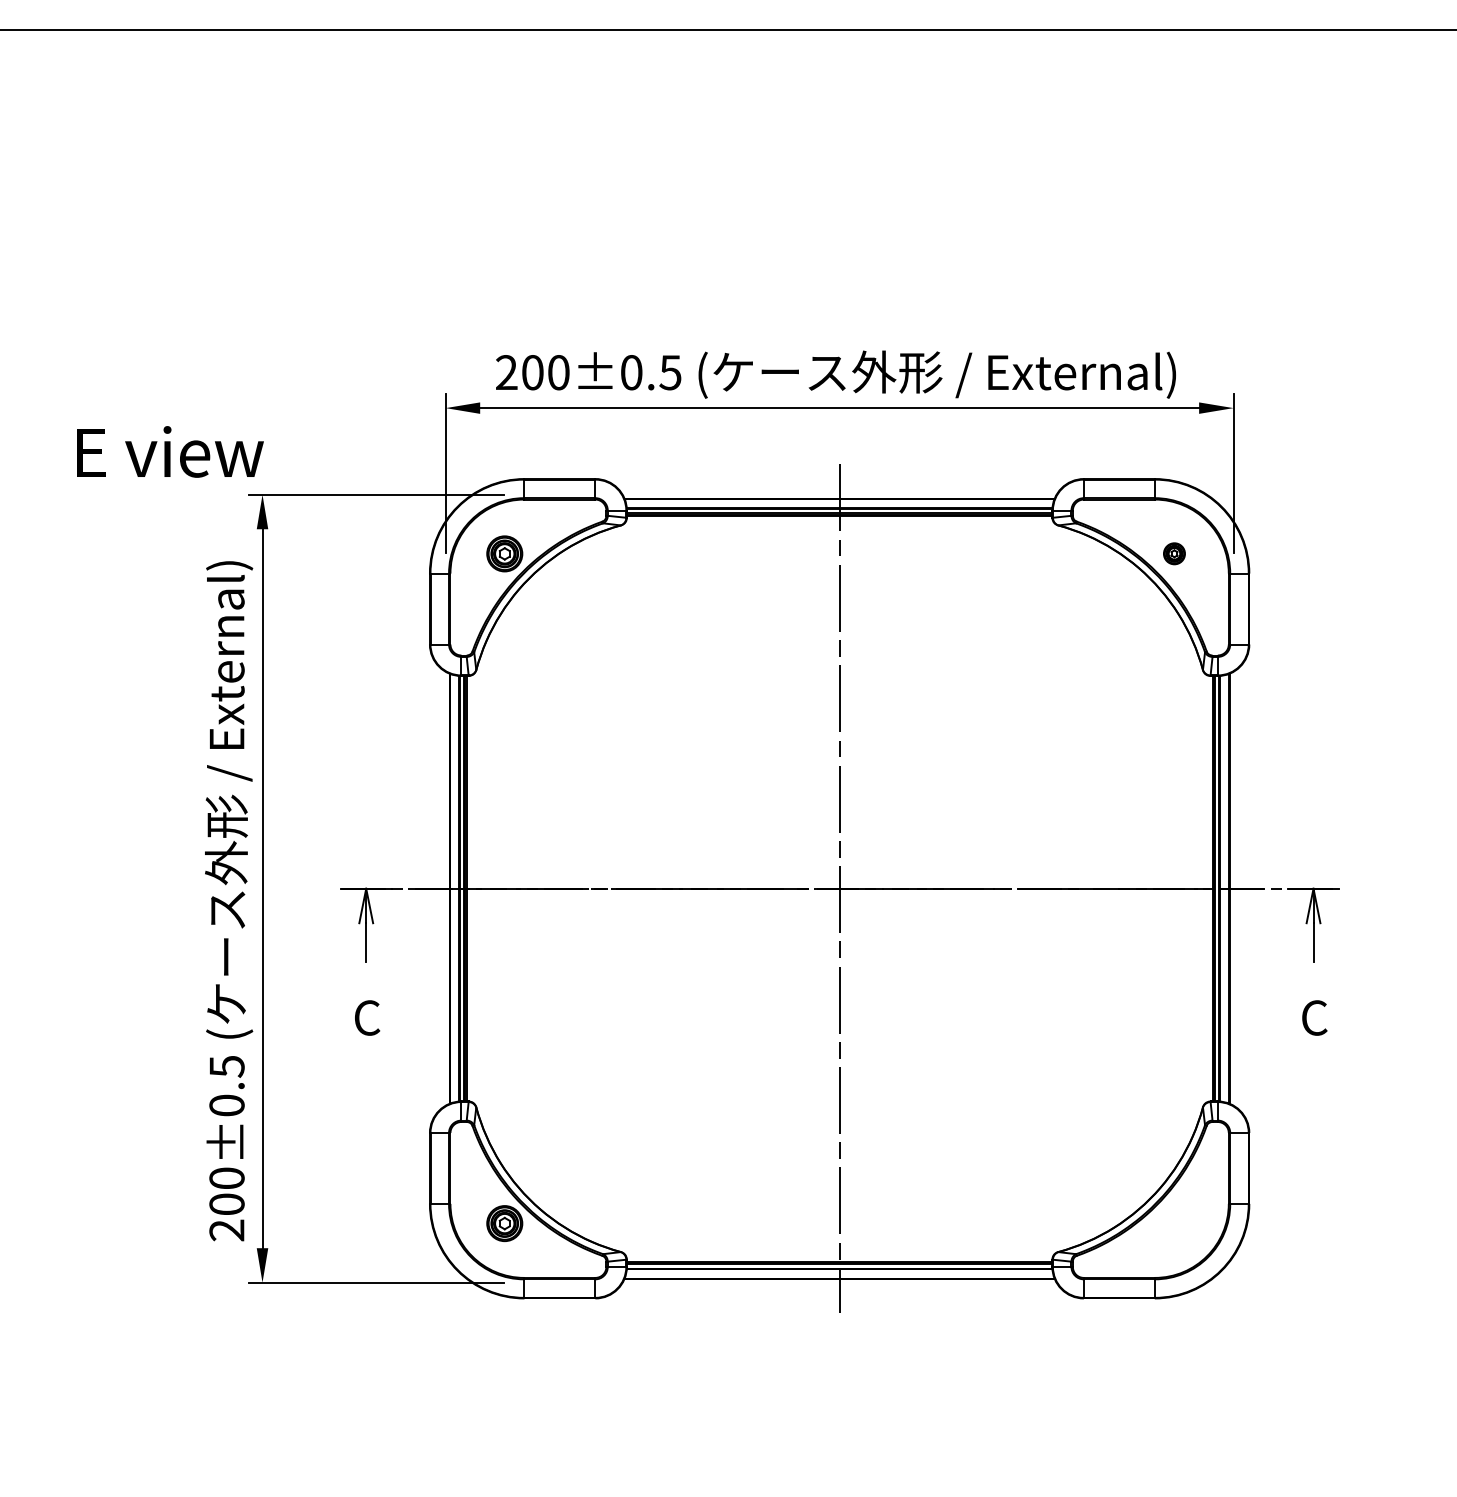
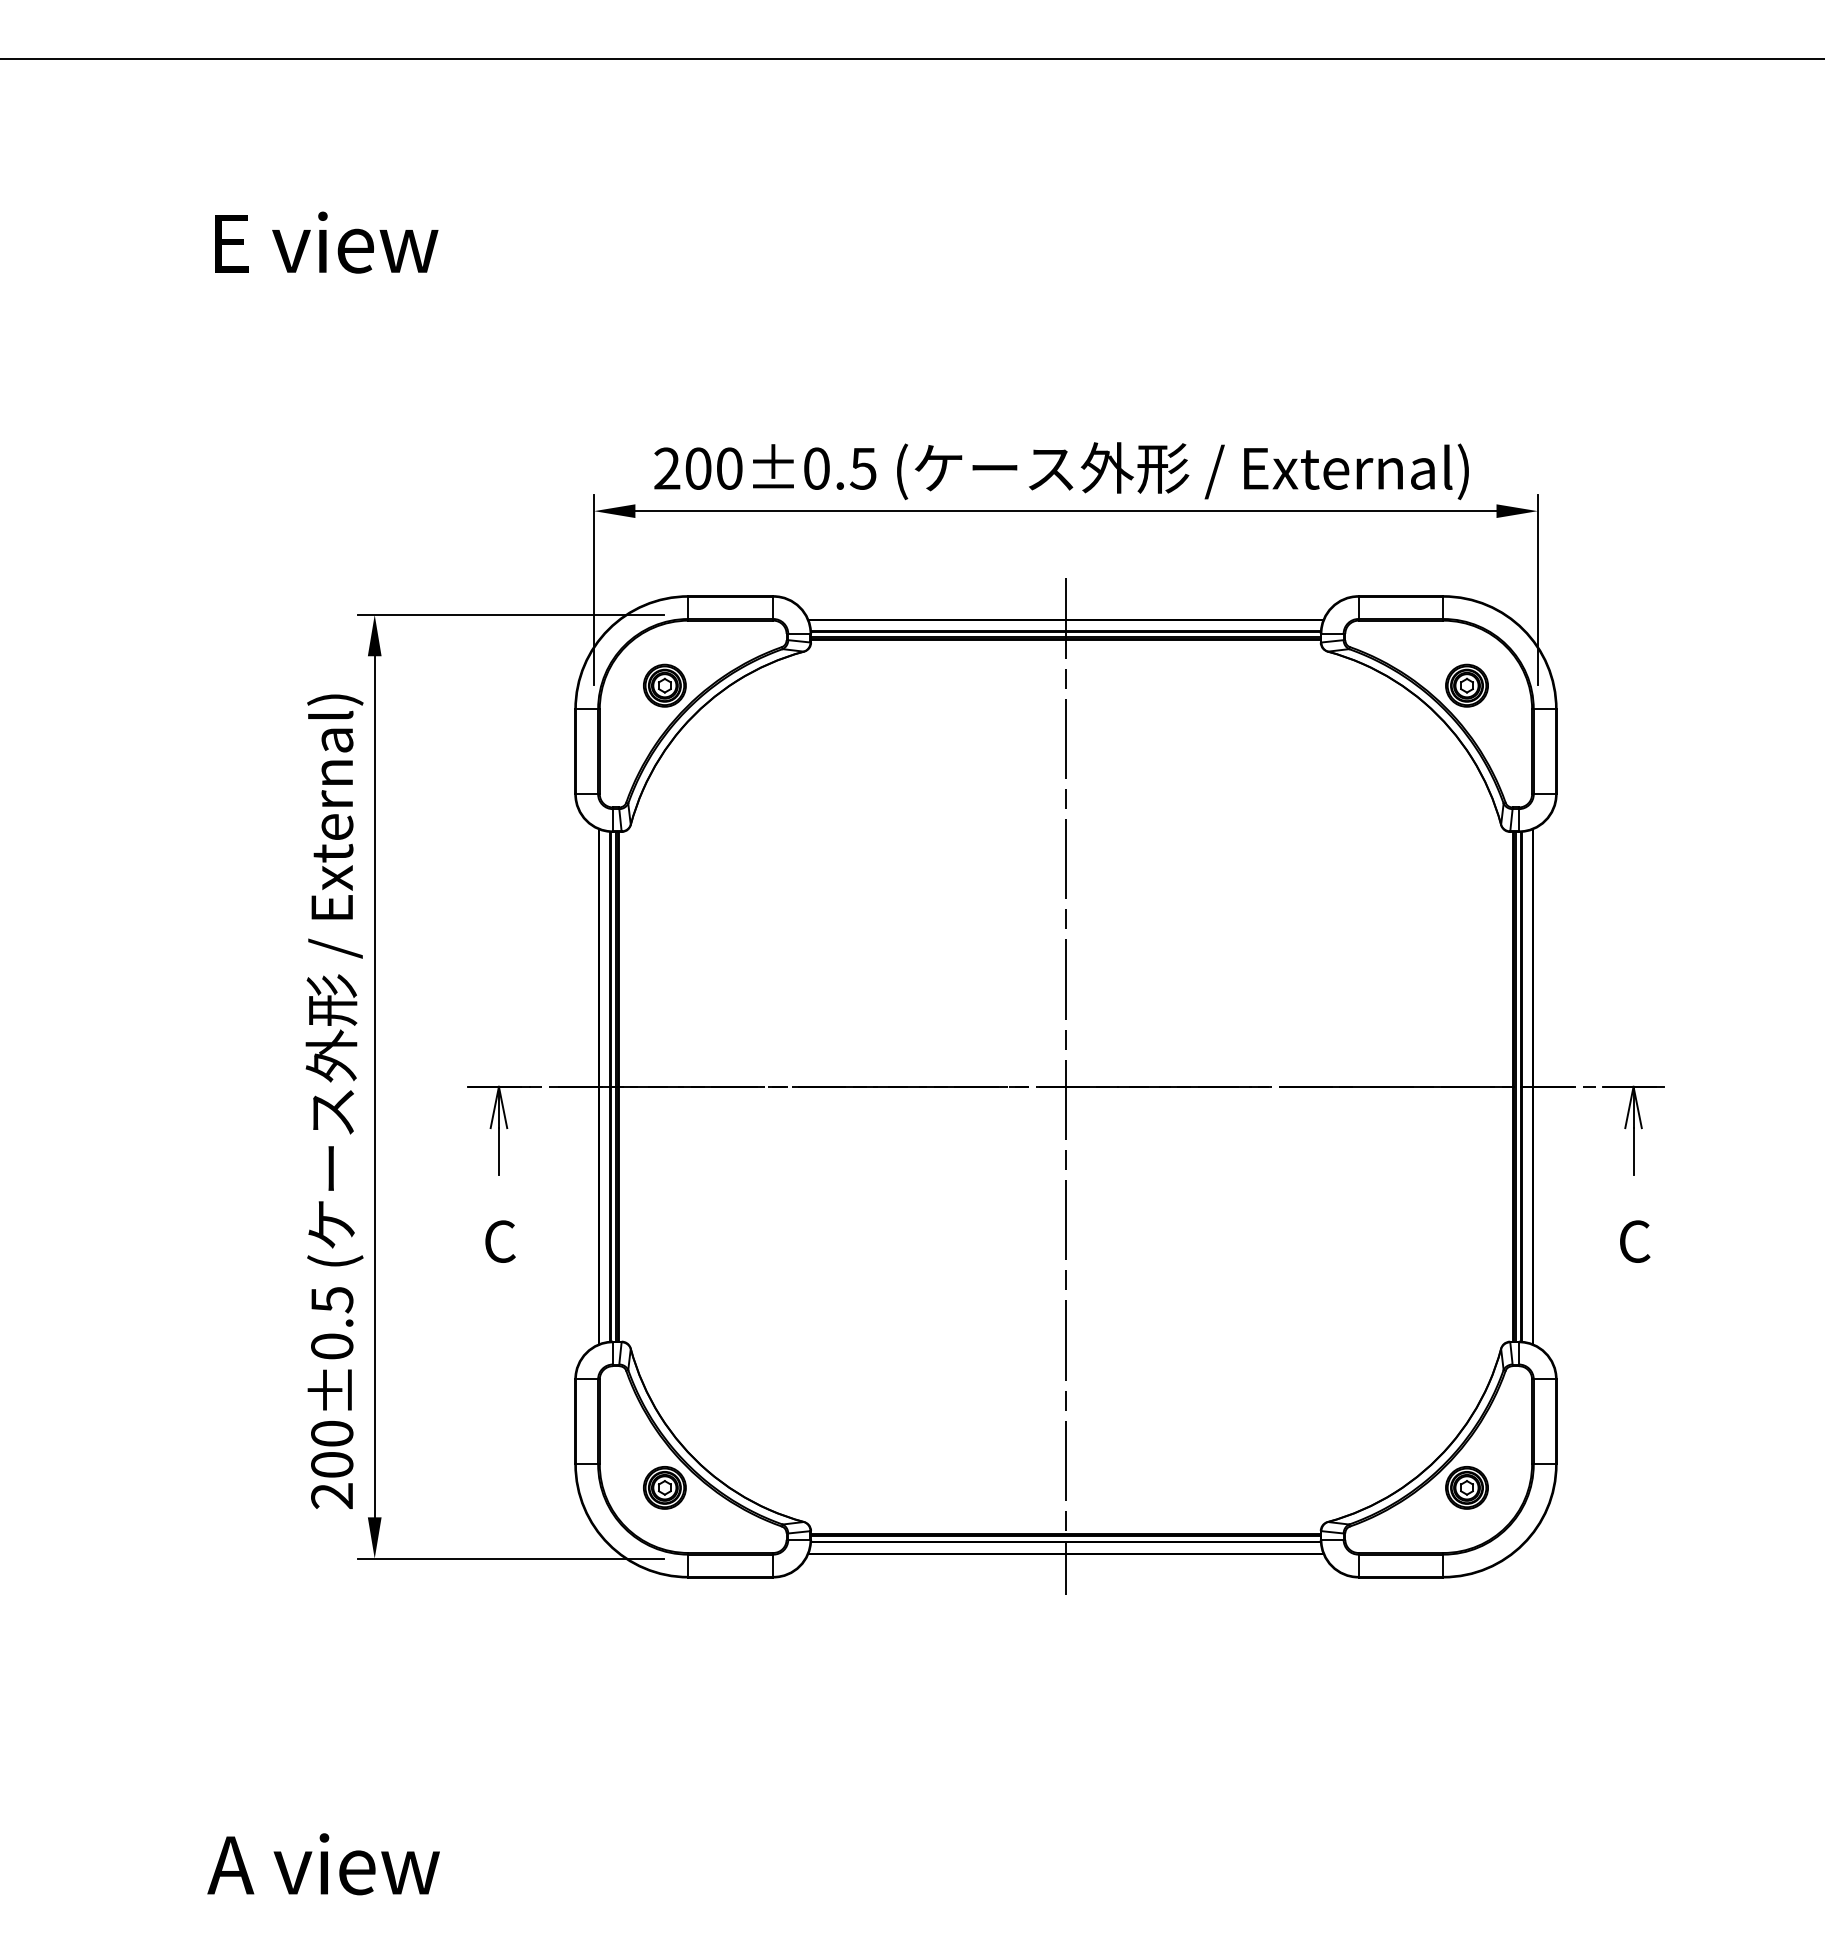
text: (170, 451) -> (326, 242), moved
part: (1174, 553) -> (1466, 685), size x1.67
part: (1174, 1223) -> (1466, 1487), added

